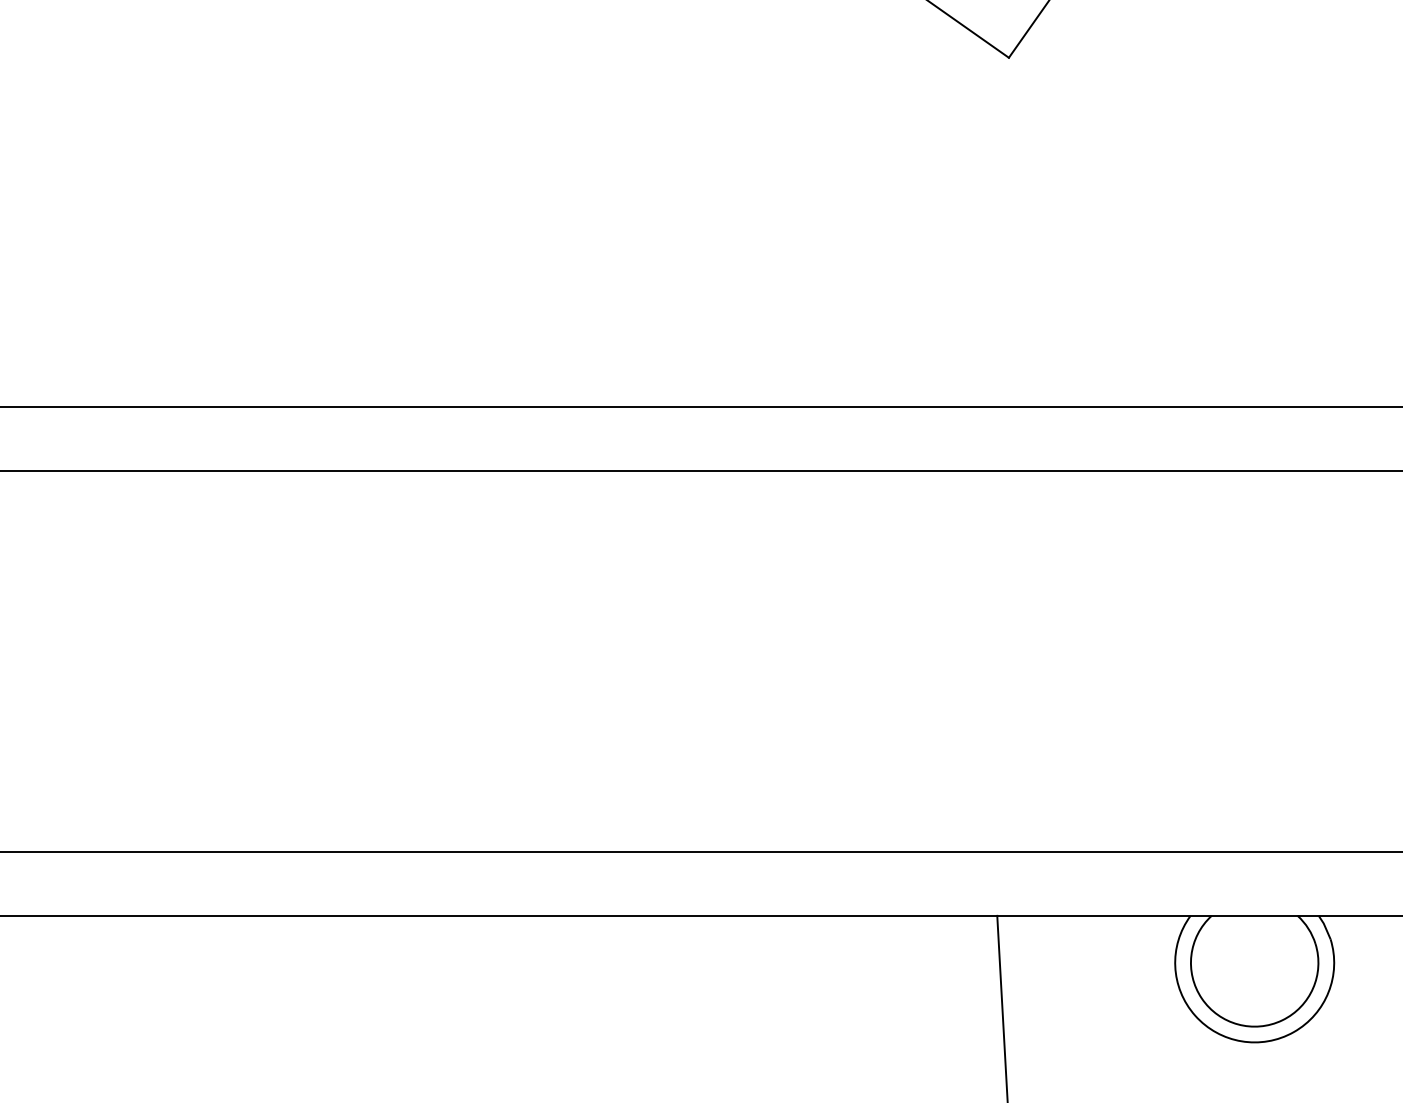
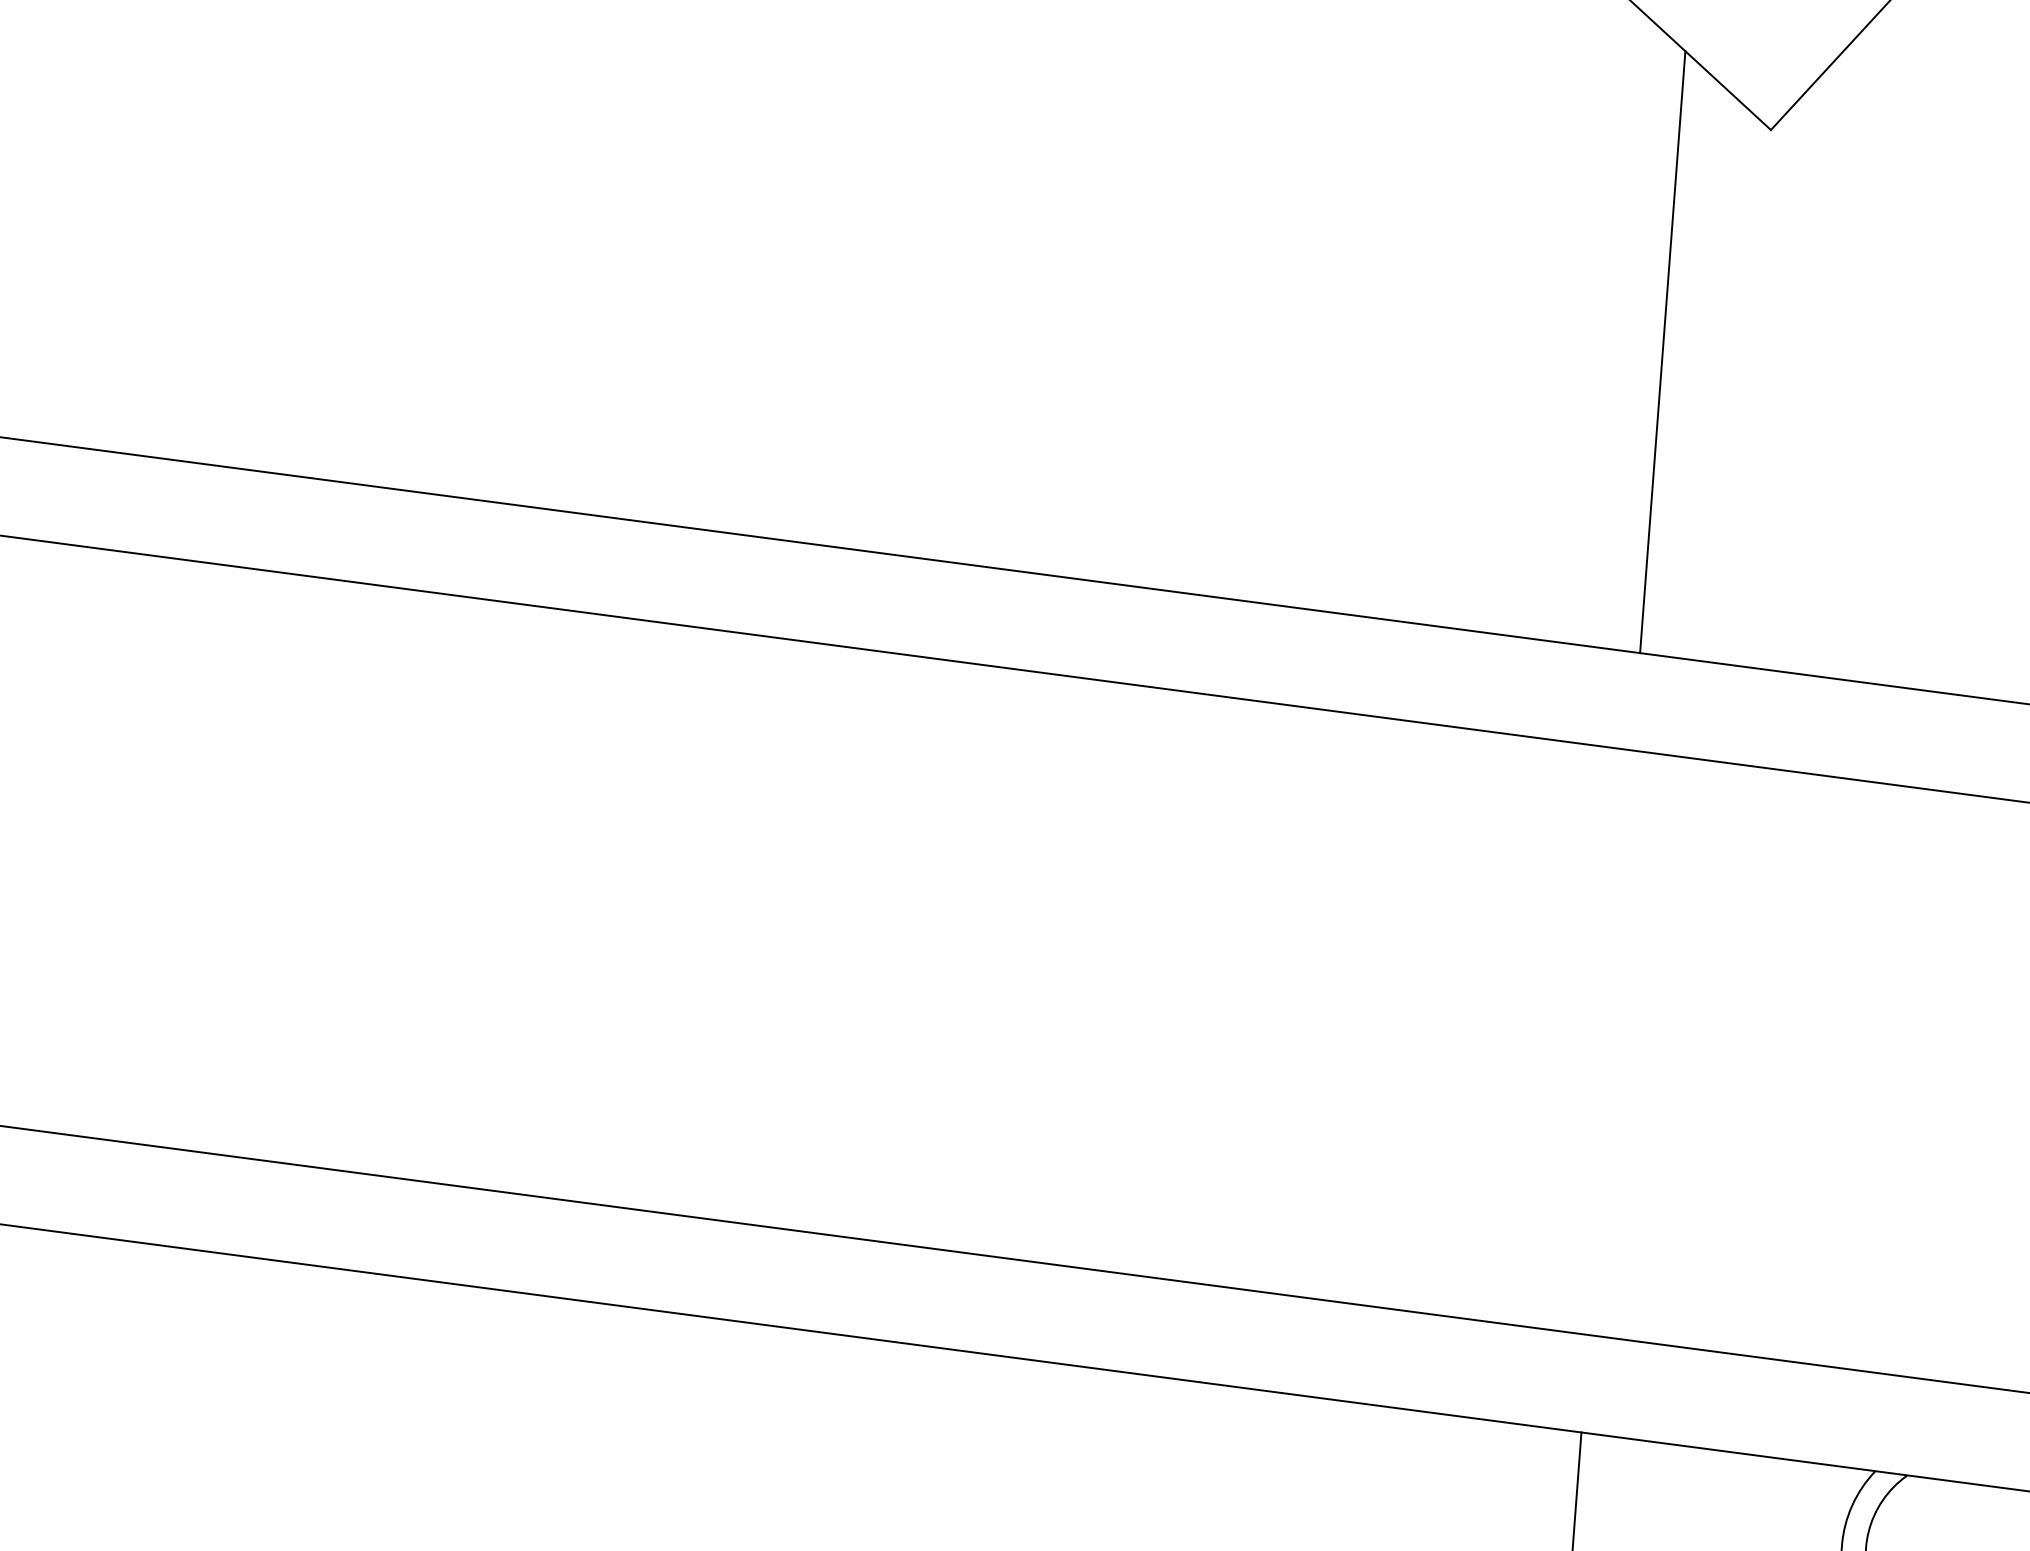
line: (957, 210) -> (1662, 351), added

